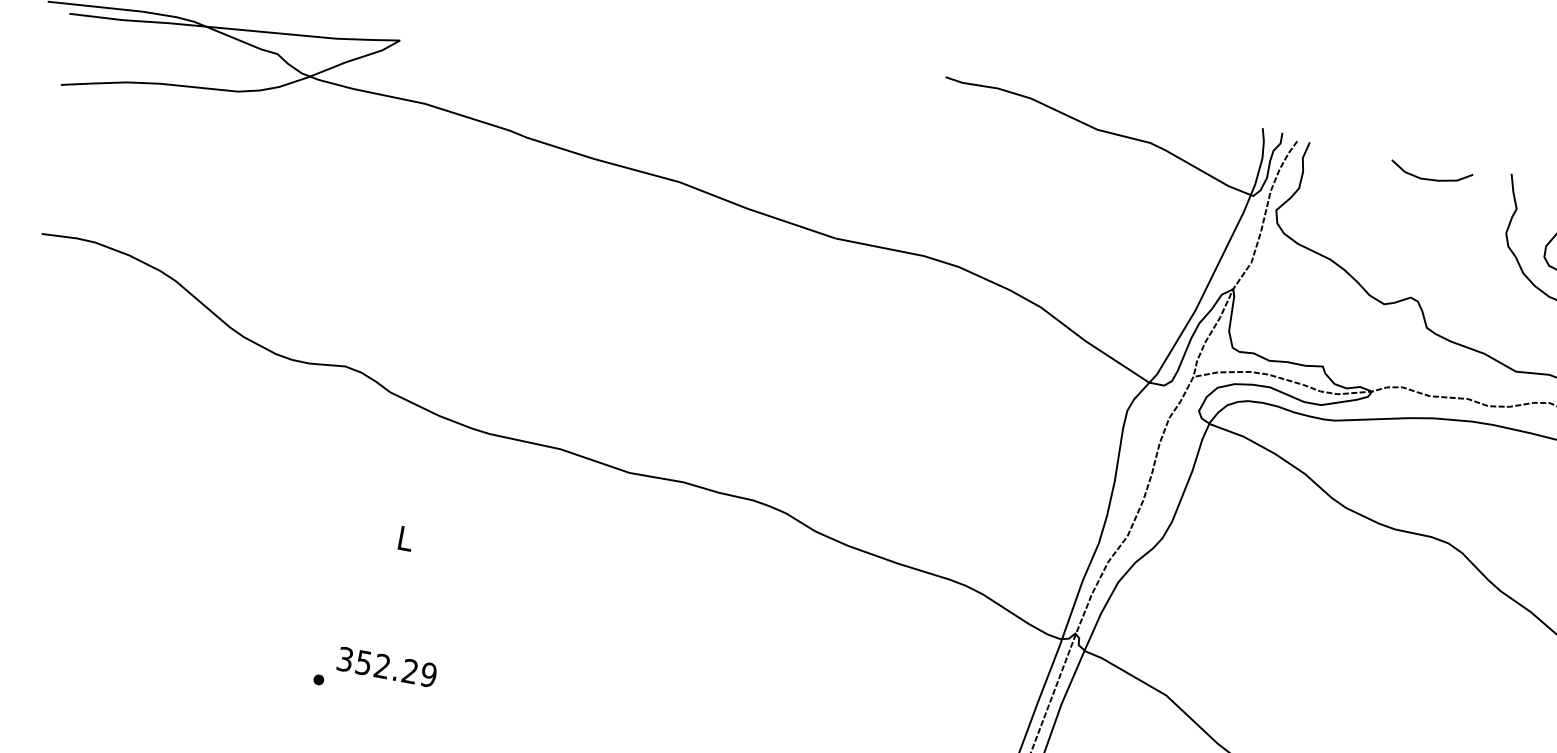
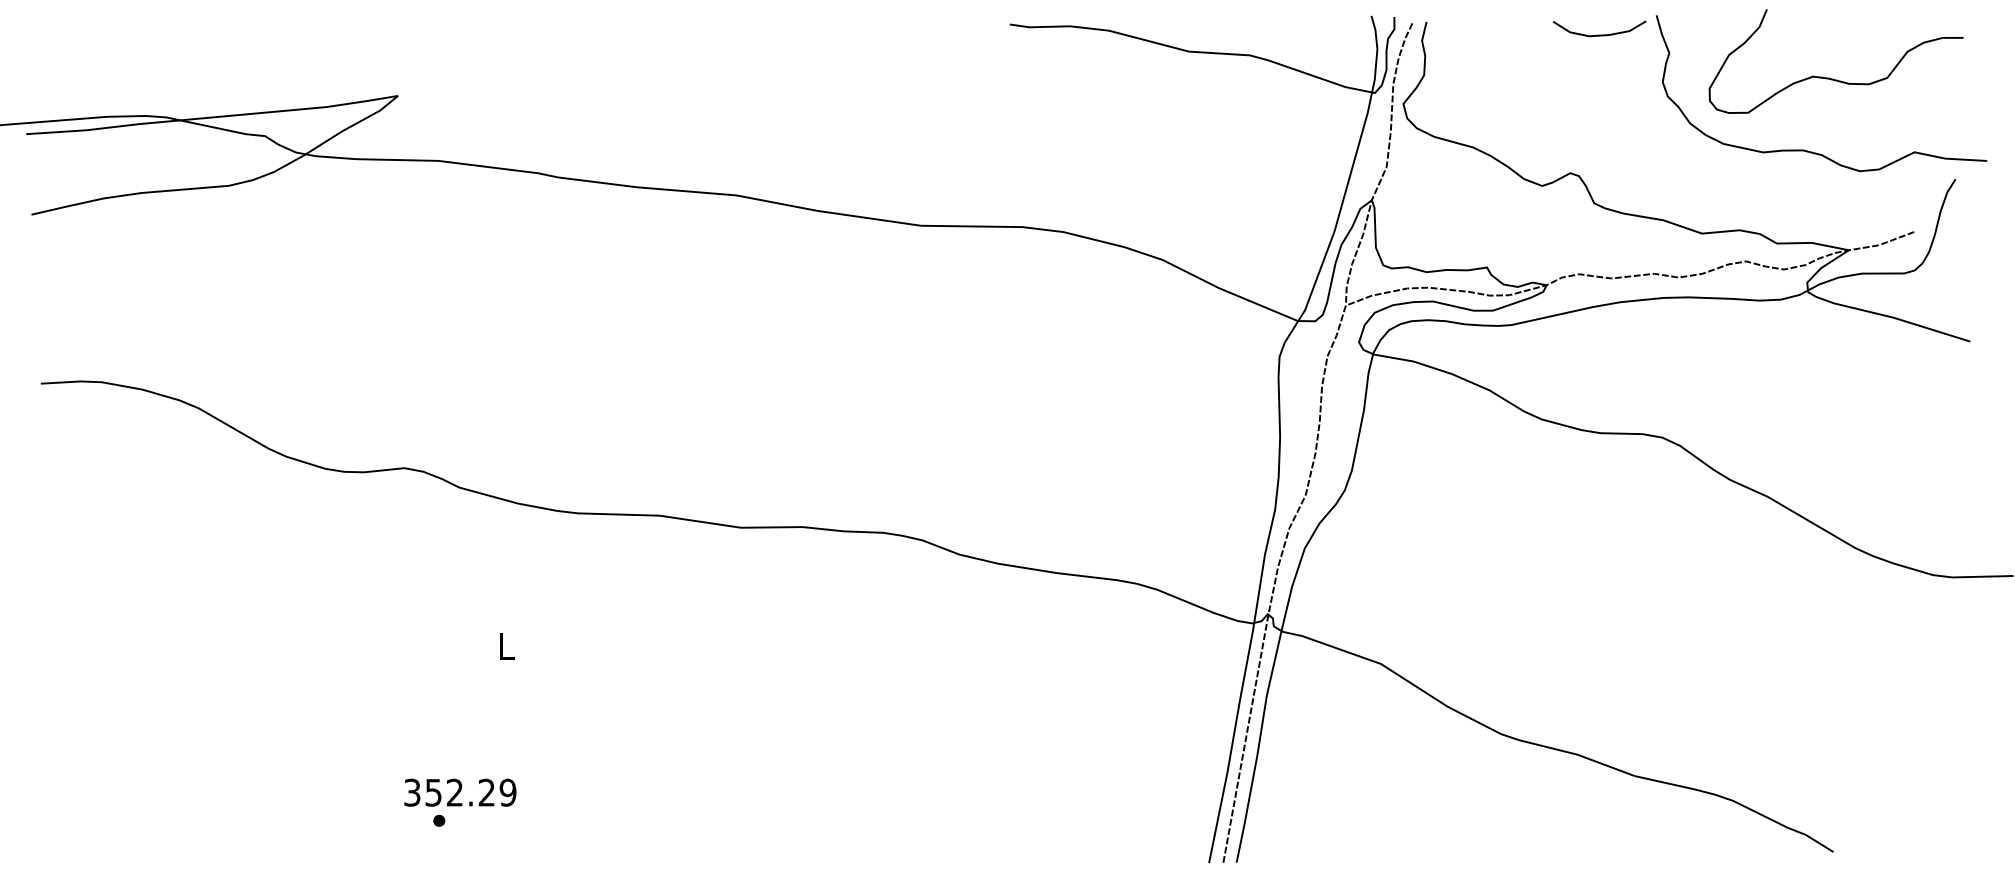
curve: (1430, 178) -> (1599, 34), moved
text: (387, 667) -> (460, 792), moved

